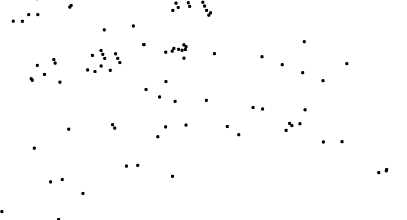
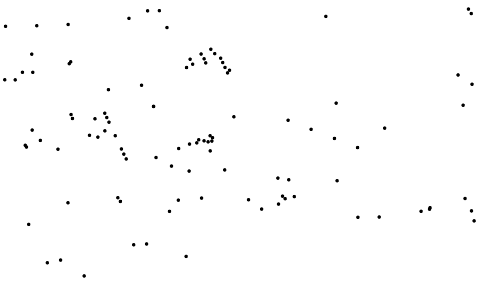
part: (176, 51) -> (201, 143), moved
part: (117, 57) -> (123, 153), moved
part: (54, 61) -> (71, 116), moved
part: (293, 126) -> (286, 199), moved
part: (382, 171) -> (425, 209), moved

